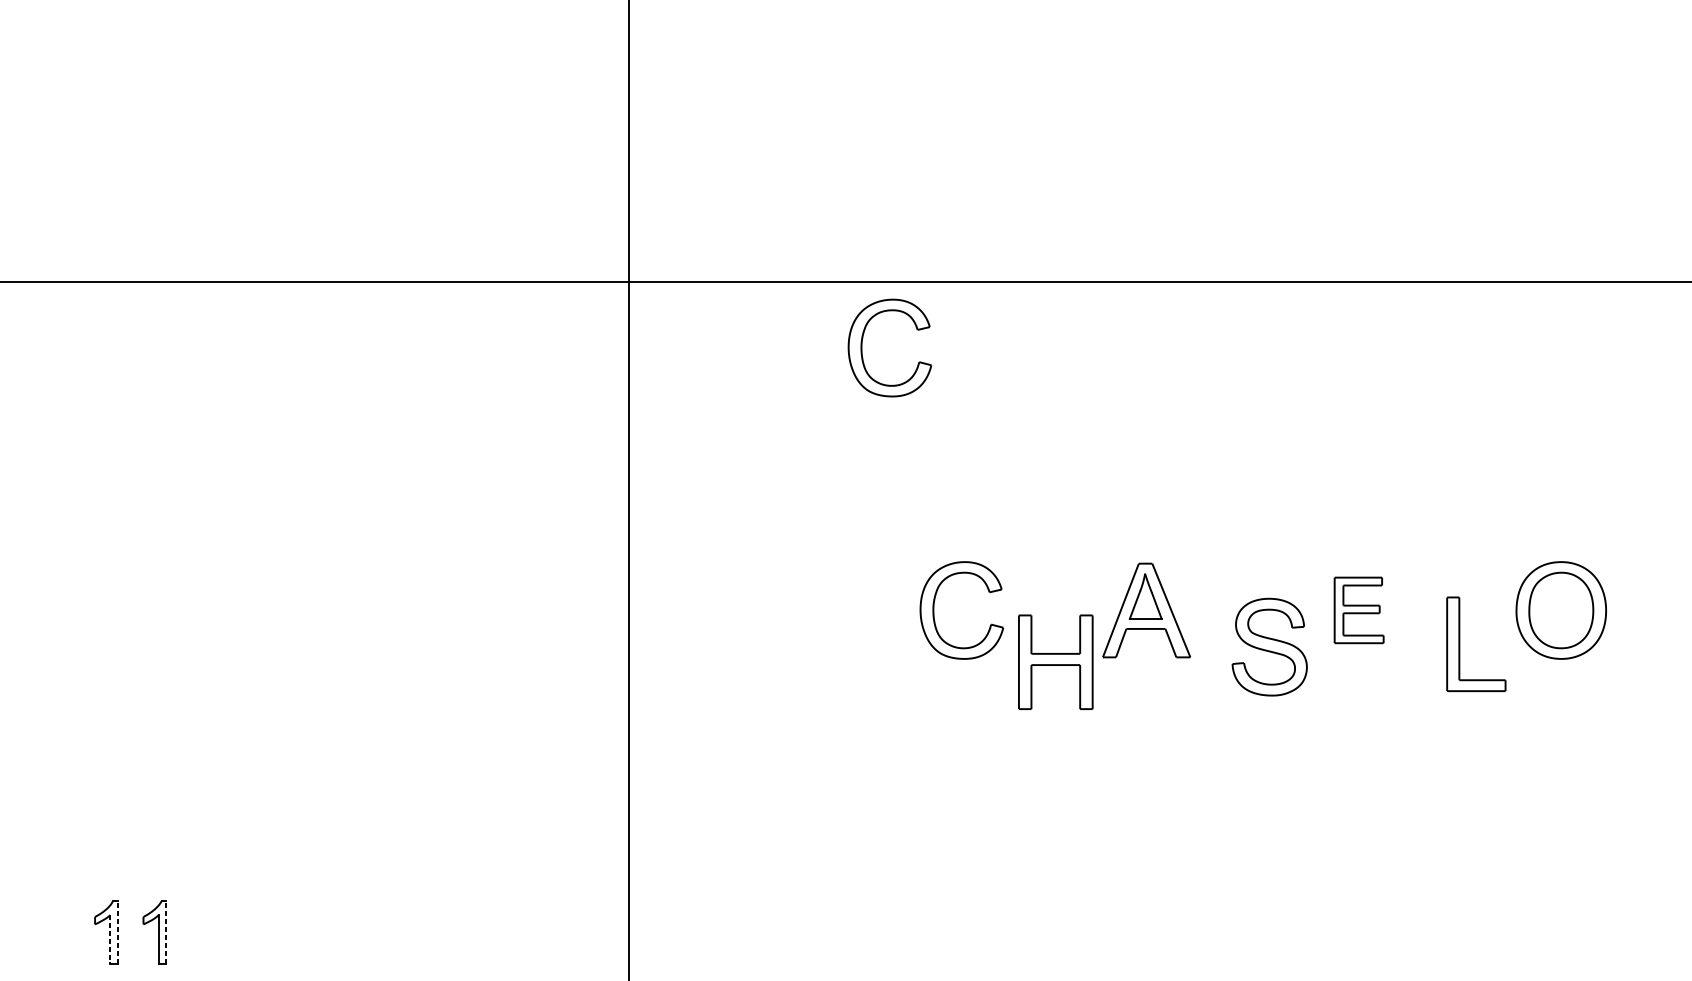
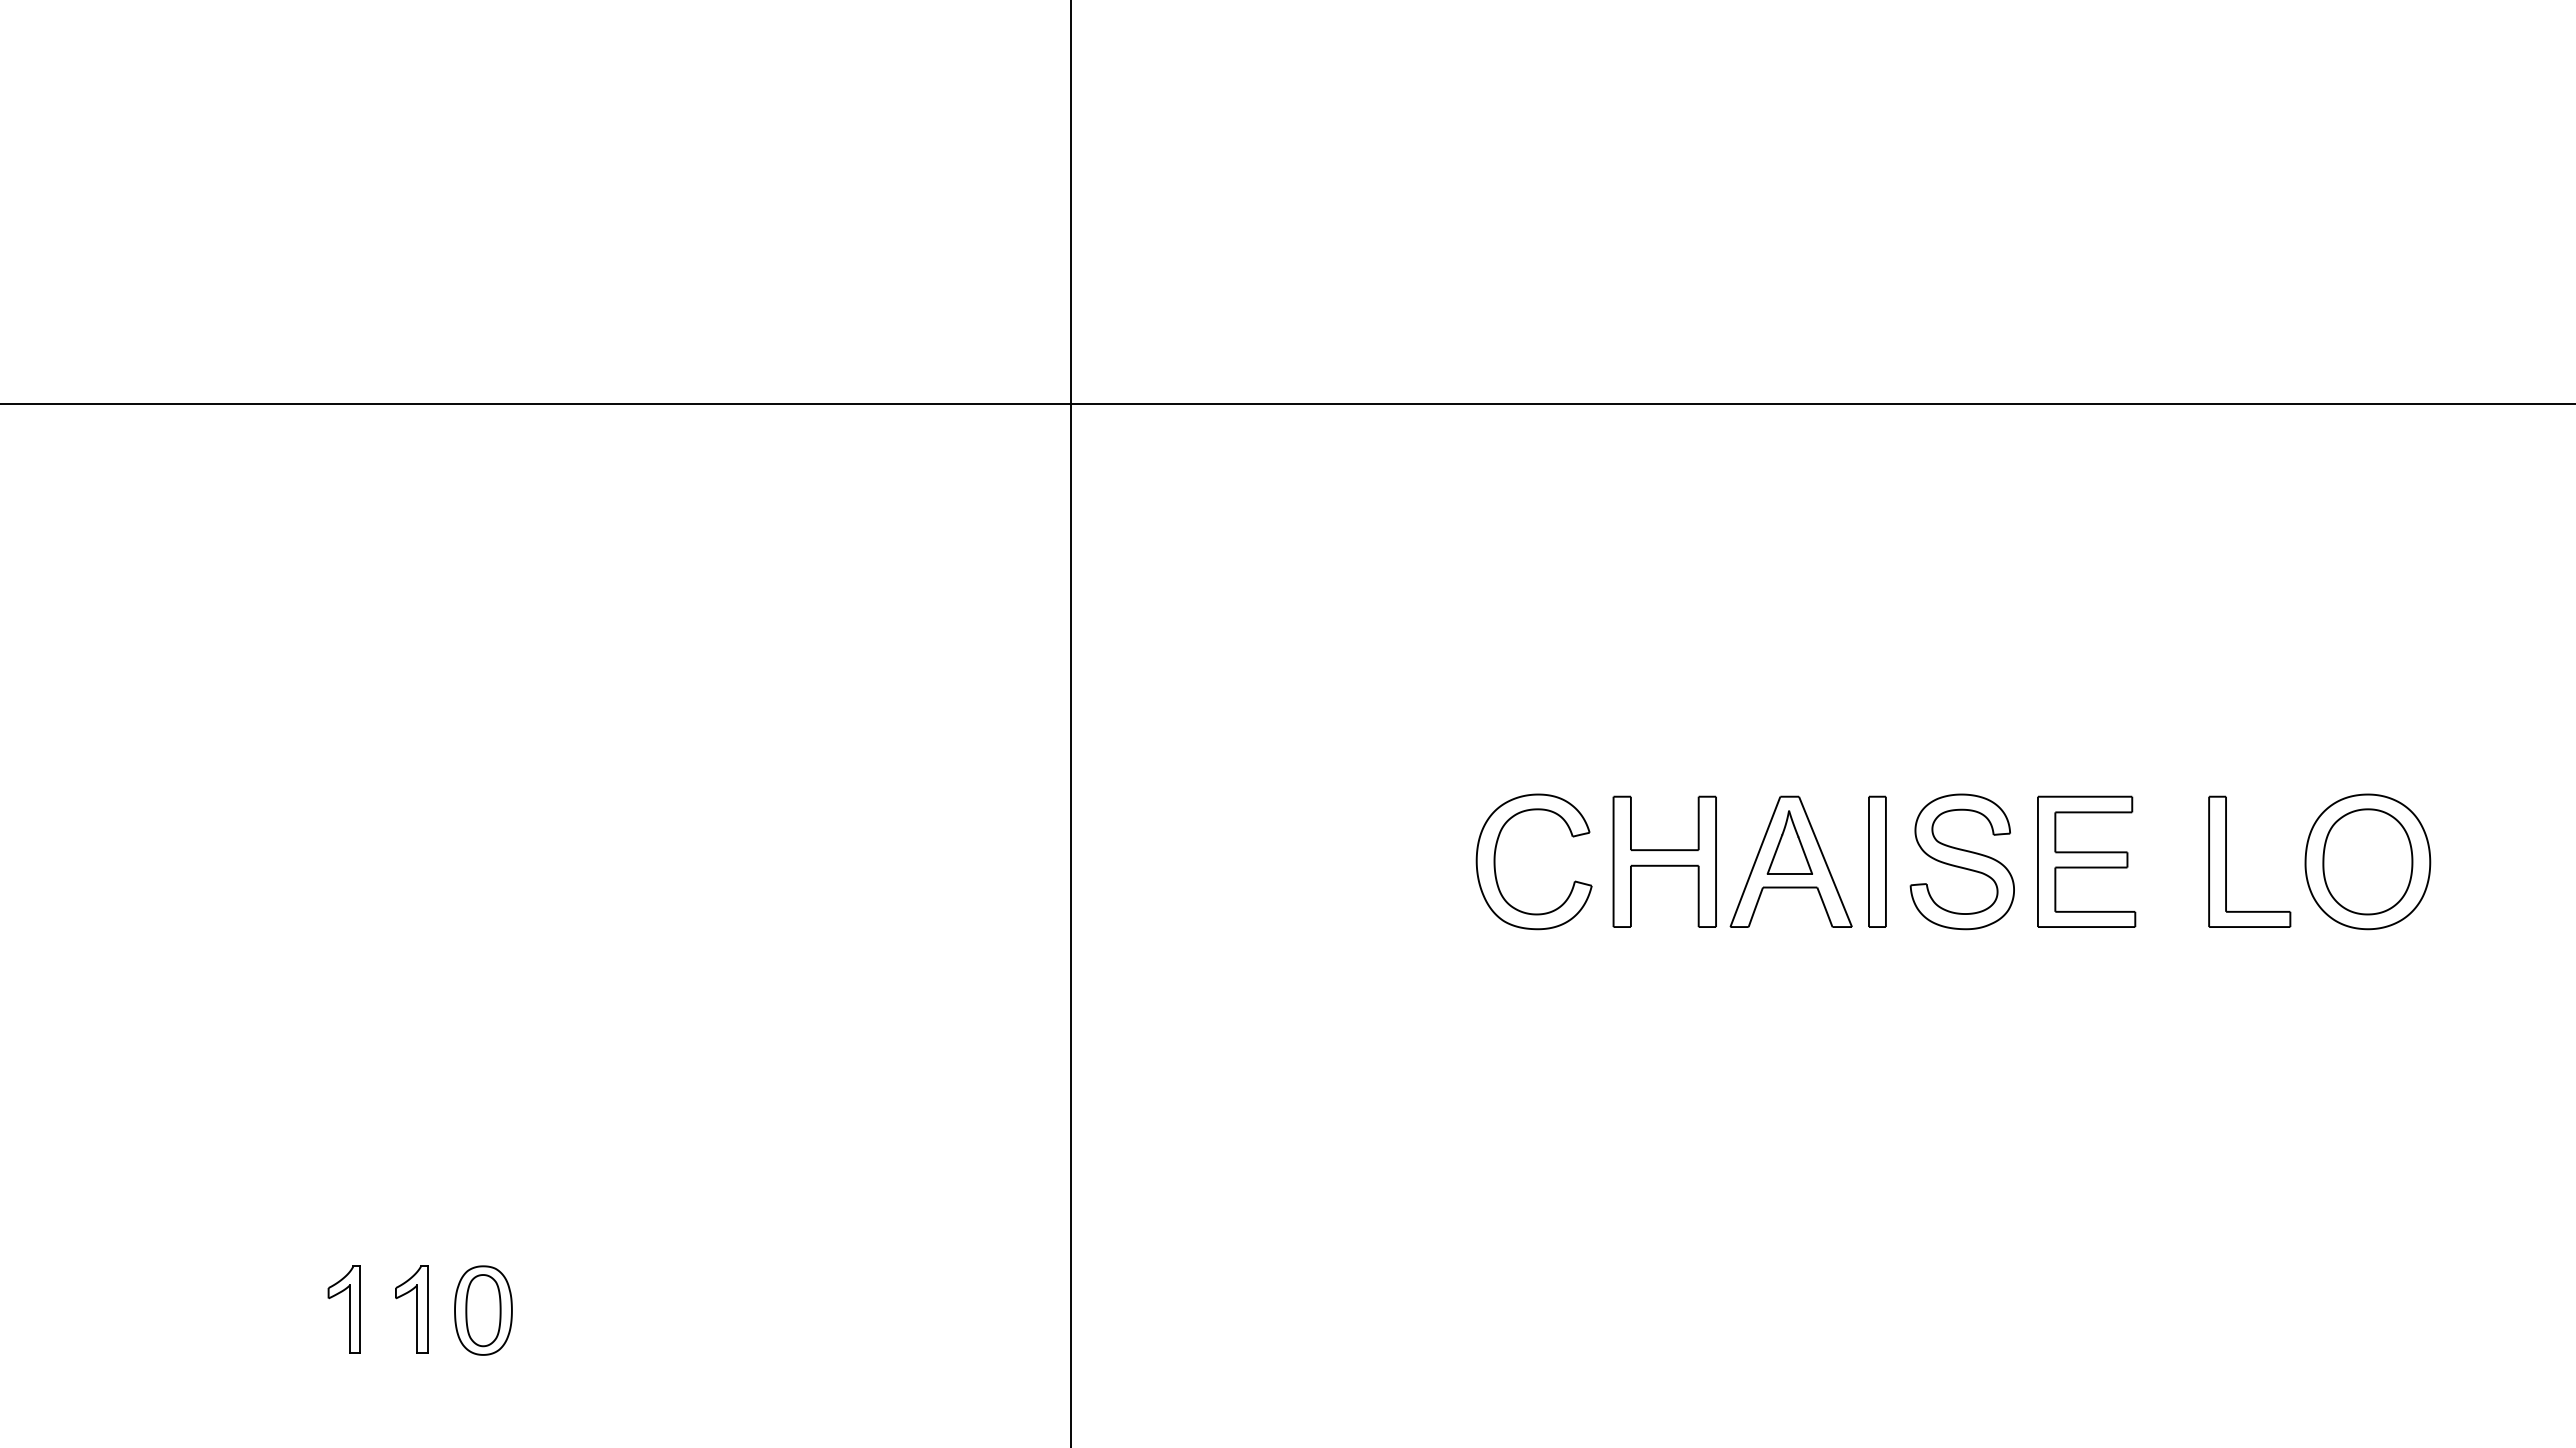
part: (862, 347) -> (1395, 496), removed
part: (1208, 610) -> (1877, 861), added
part: (1358, 610) -> (2086, 861), size x1.43
part: (1459, 644) -> (2226, 861), moved
part: (1269, 646) -> (1961, 861), moved
part: (1055, 662) -> (1664, 861), moved
line: (117, 932) -> (360, 1309), dashed -> solid
line: (166, 932) -> (427, 1309), dashed -> solid
part: (206, 933) -> (483, 1310), added
line: (110, 939) -> (349, 1319), dashed -> solid

